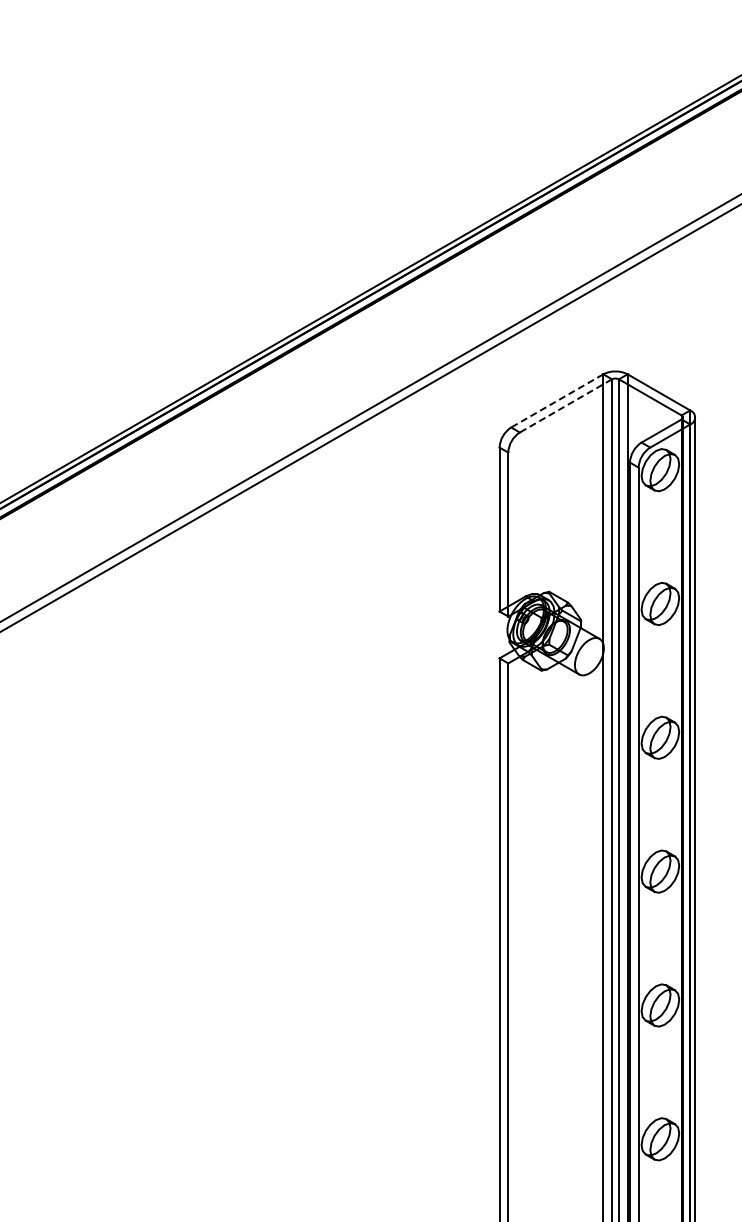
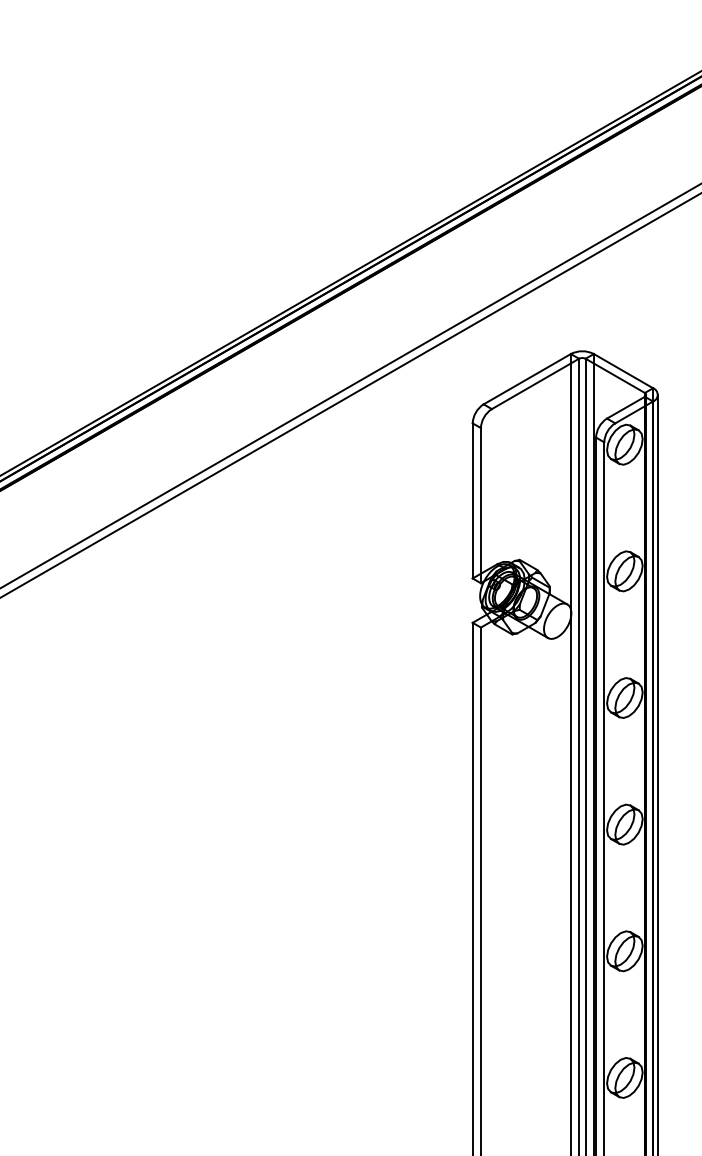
line: (556, 401) -> (526, 379), dashed -> solid
line: (565, 406) -> (535, 384), dashed -> solid

